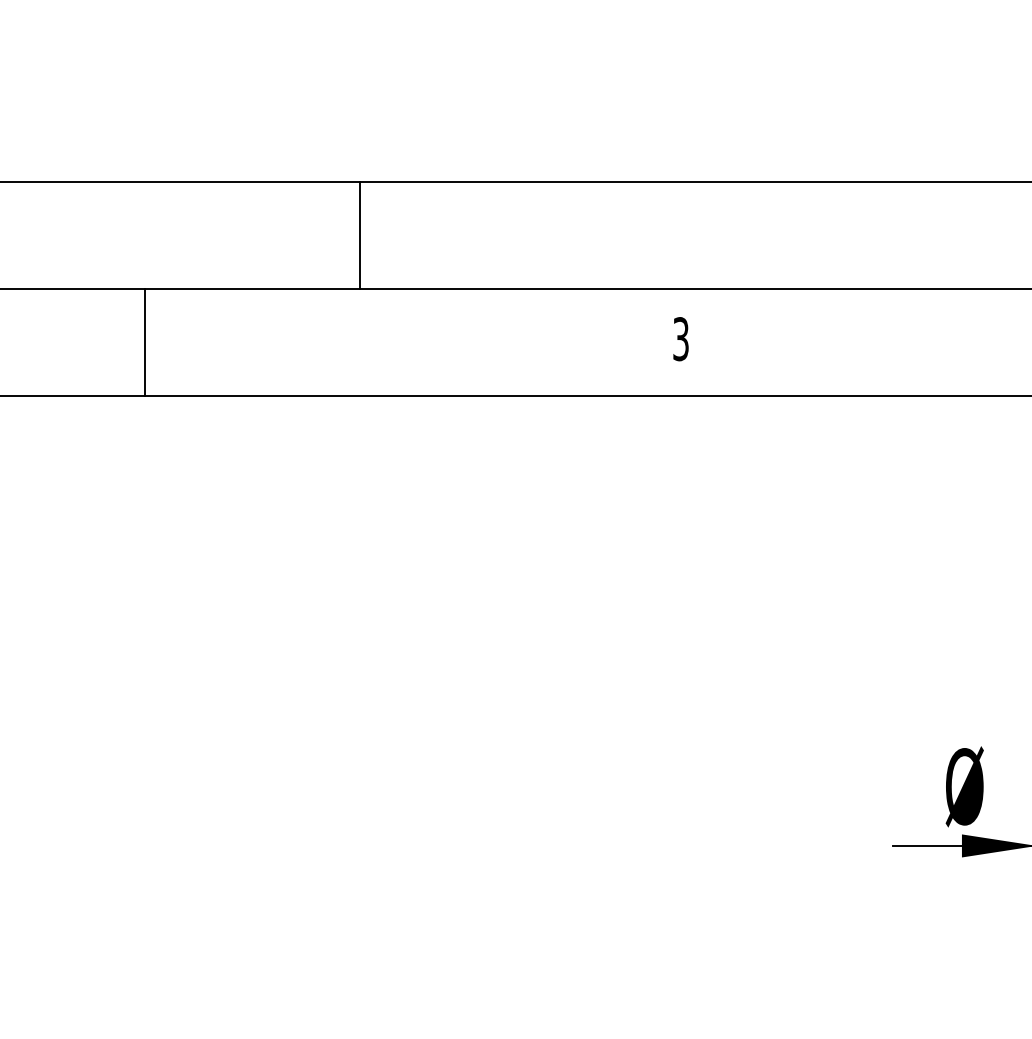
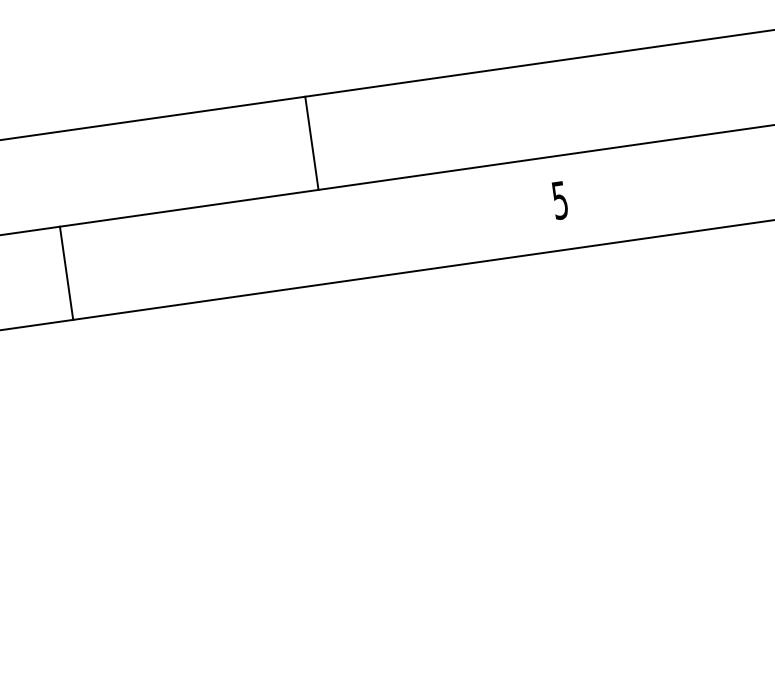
line: (359, 234) -> (311, 142), moved
text: (680, 338) -> (559, 199), 3 -> 5
line: (145, 341) -> (66, 272), moved

